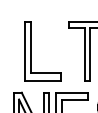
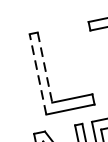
line: (31, 47) -> (45, 67), solid -> dashed
line: (25, 51) -> (38, 74), solid -> dashed

